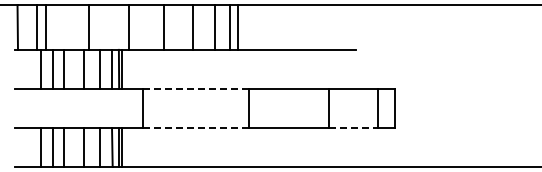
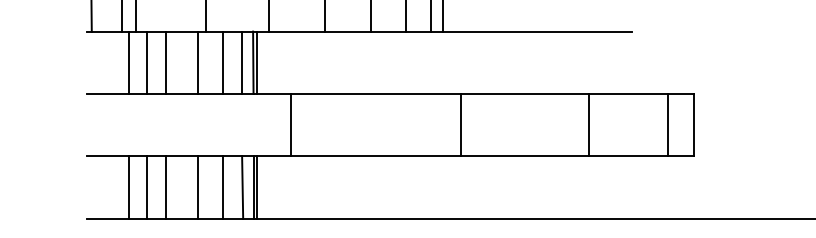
line: (195, 88) -> (375, 93), dashed -> solid
line: (196, 127) -> (377, 155), dashed -> solid
line: (353, 127) -> (628, 155), dashed -> solid

